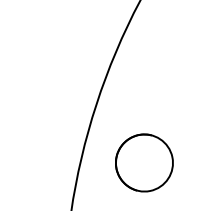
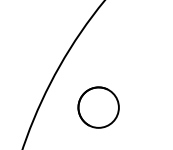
circle: (144, 162) -> (98, 107), moved

